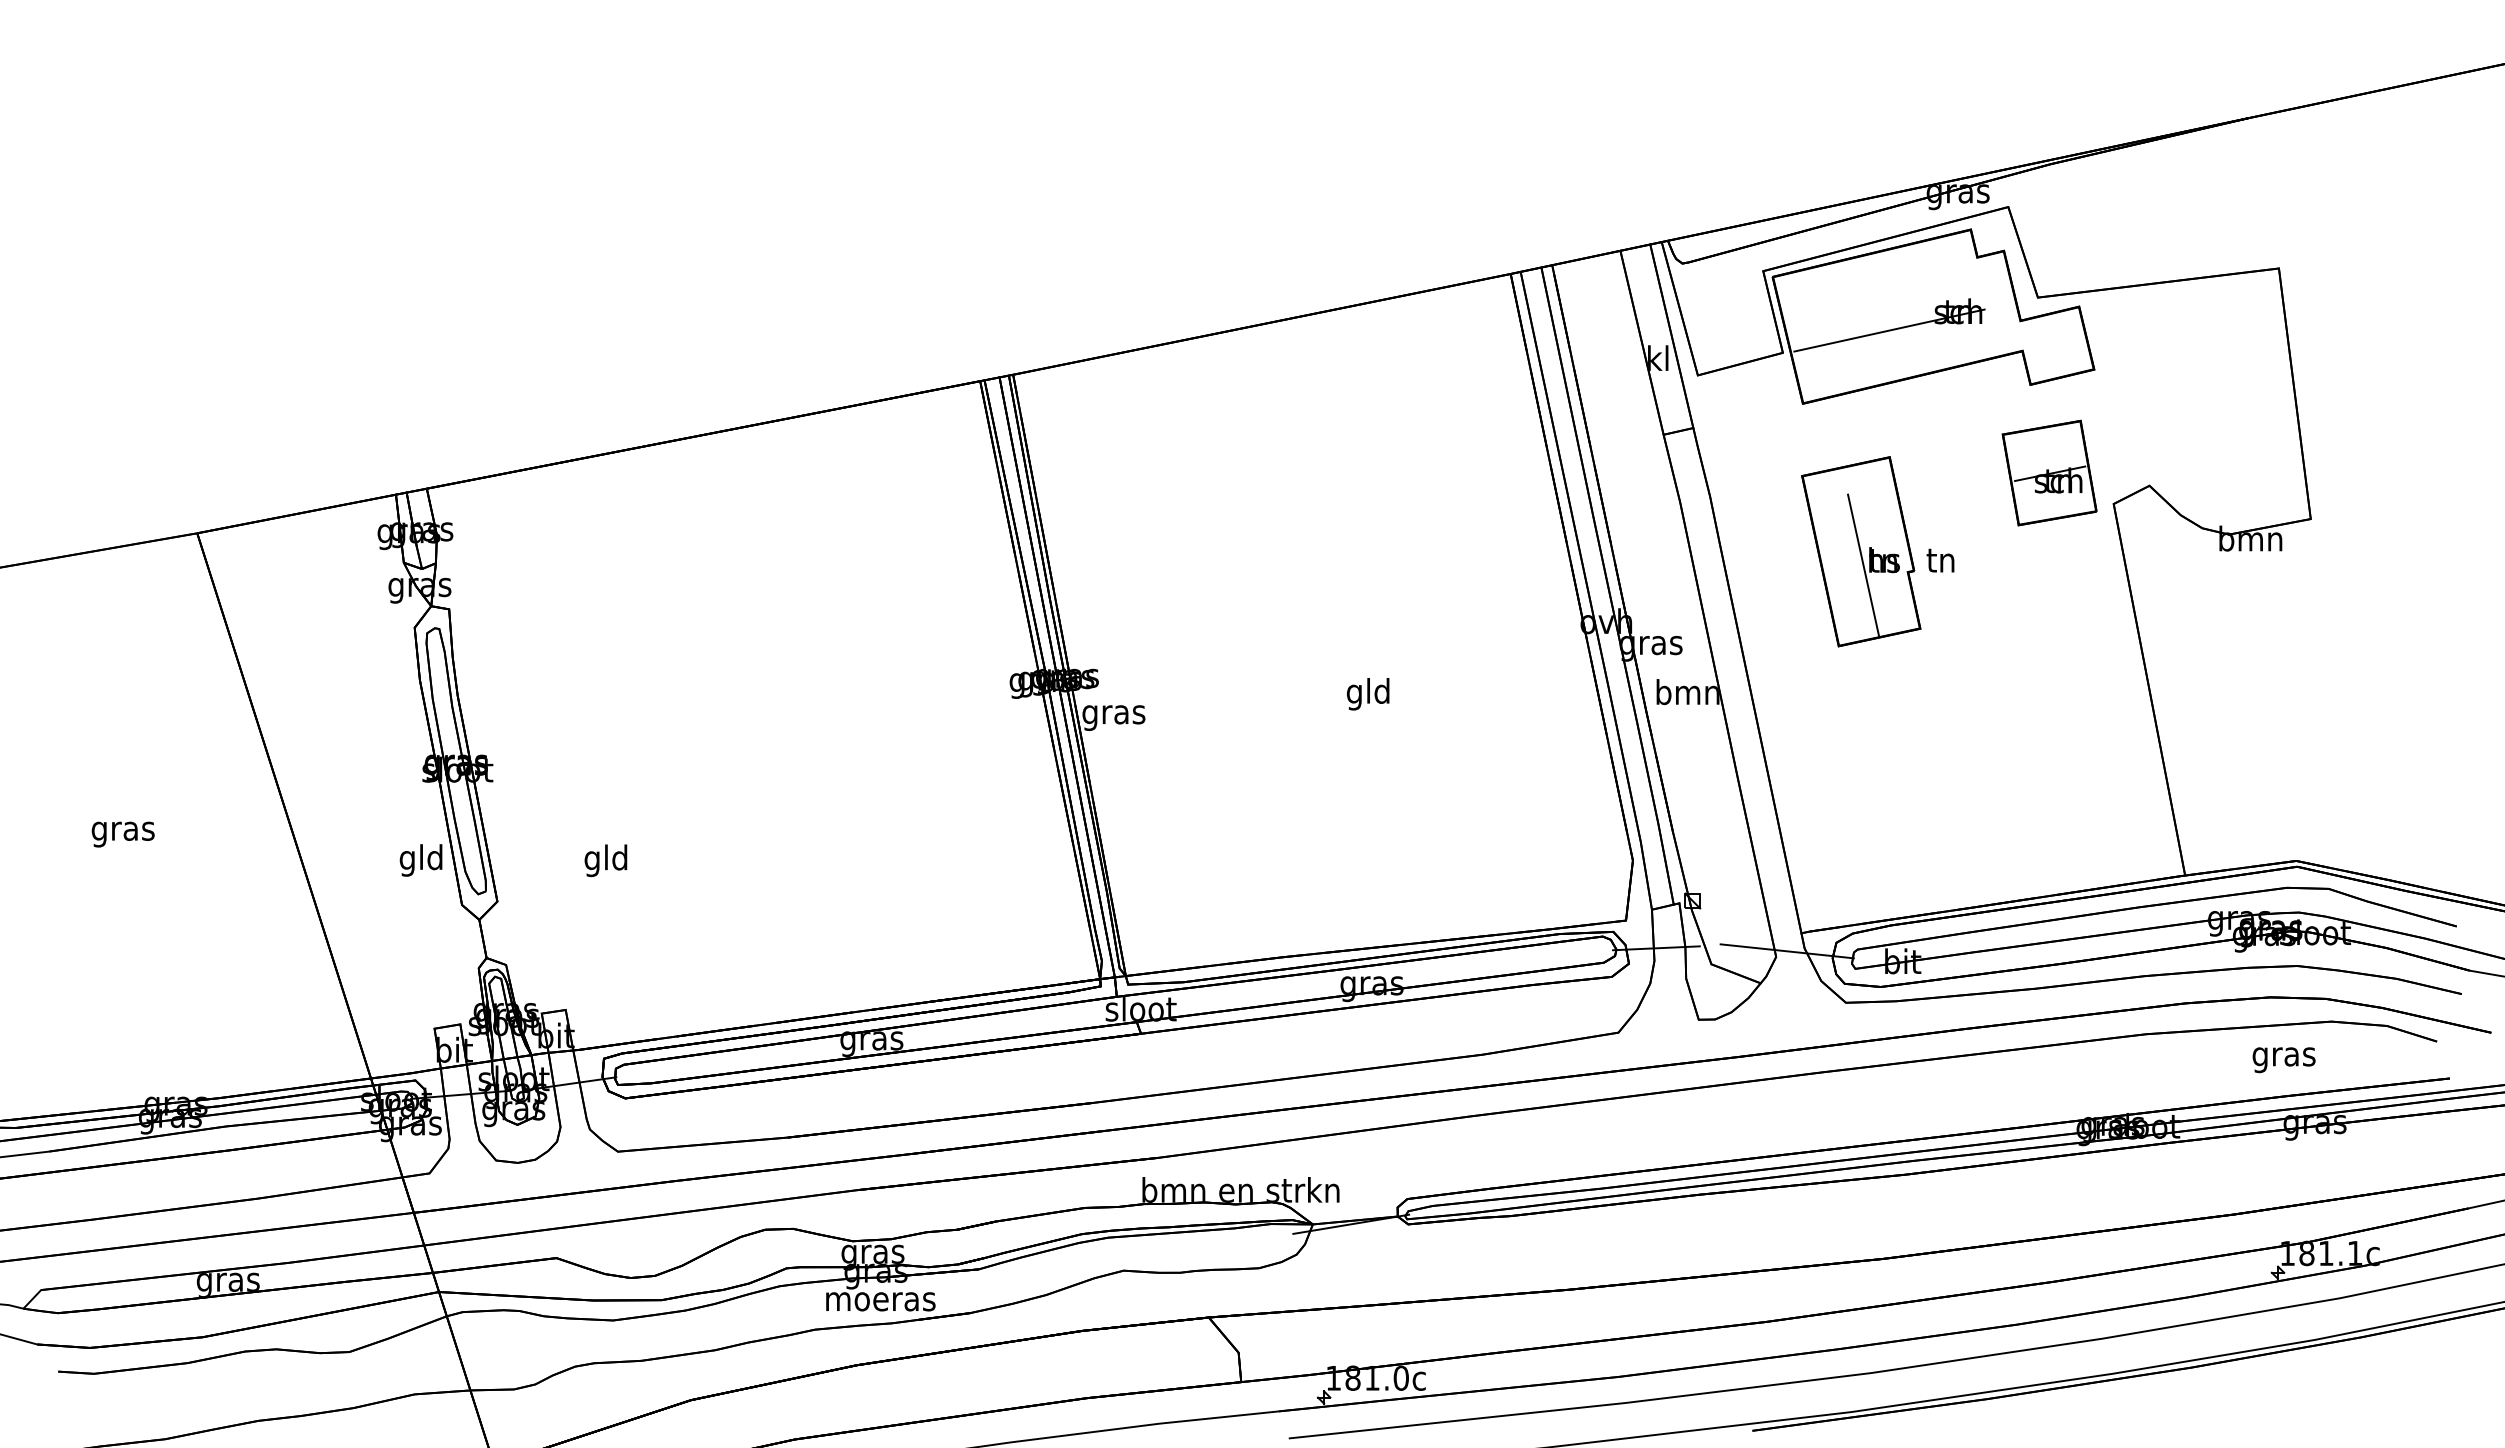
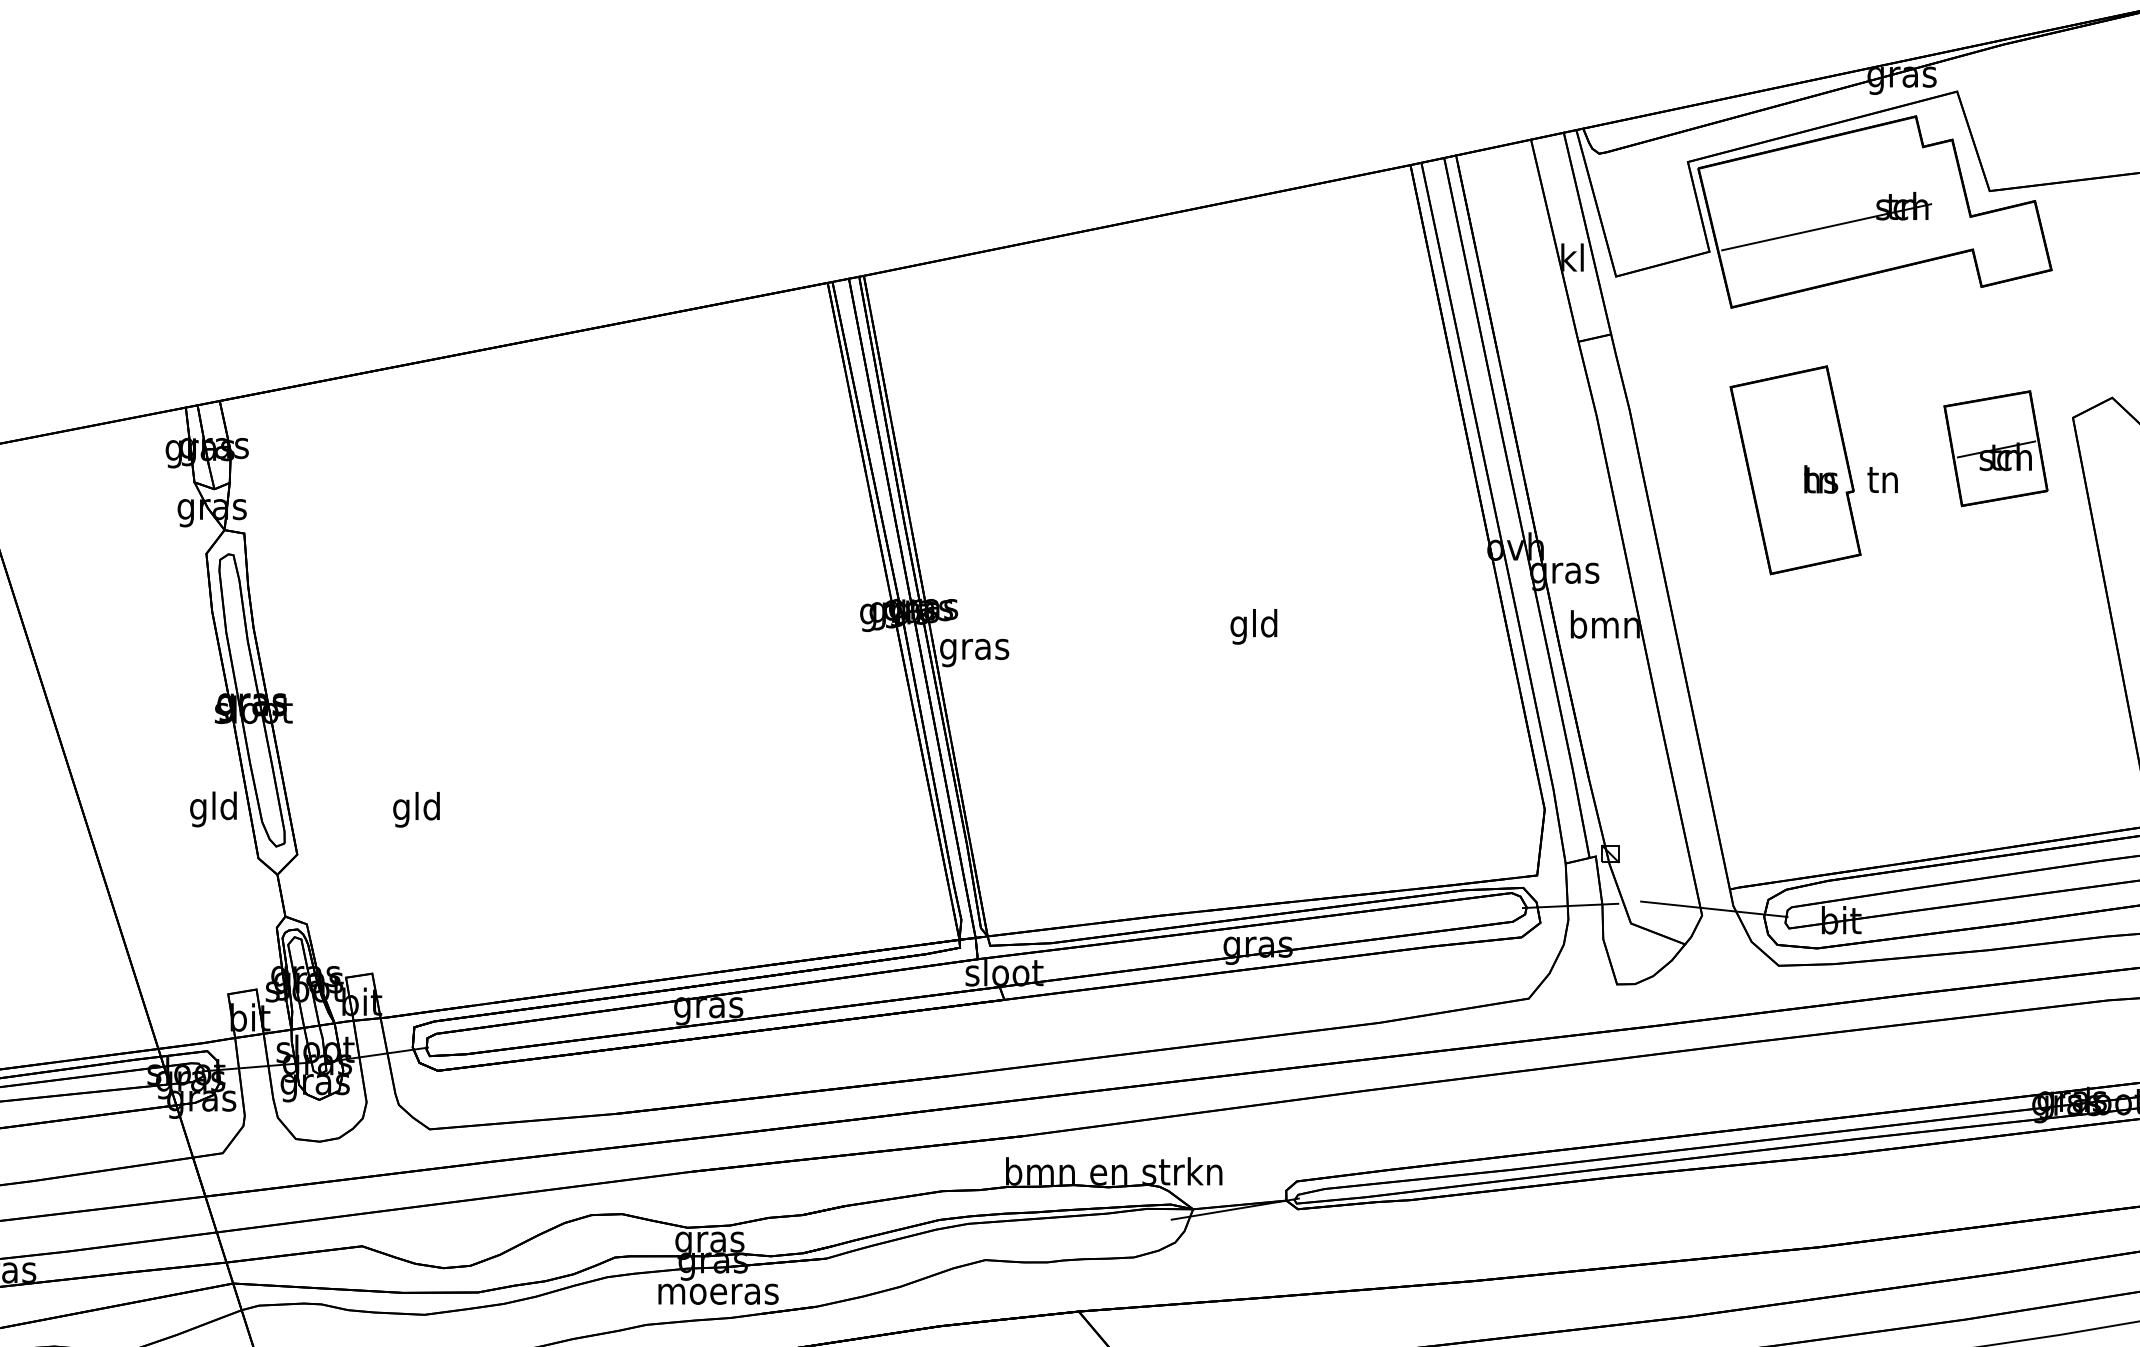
part: (2049, 472) -> (1995, 448), moved
line: (1863, 564) -> (1798, 484), removed

